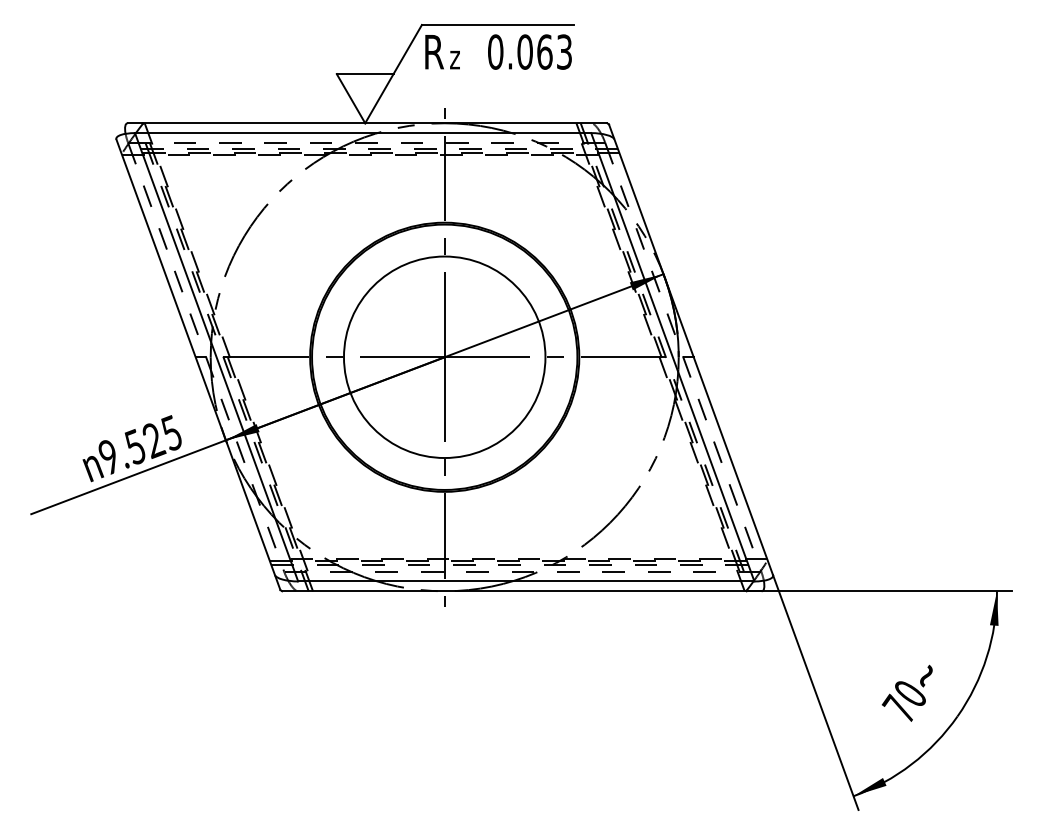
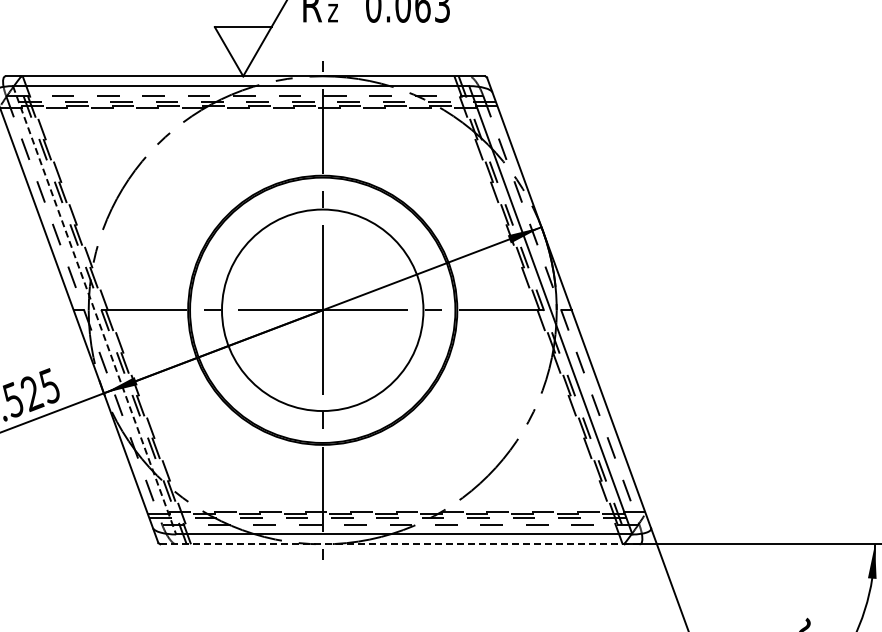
line: (216, 357) -> (94, 310), solid -> dashed
line: (521, 591) -> (399, 544), solid -> dashed

